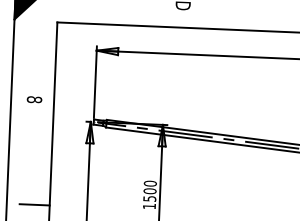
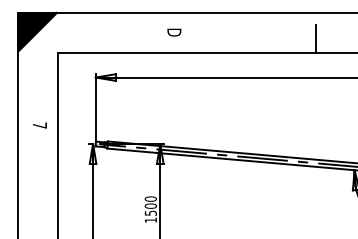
text: (34, 99) -> (39, 125), 8 -> 7
line: (35, 205) -> (44, 223), removed

